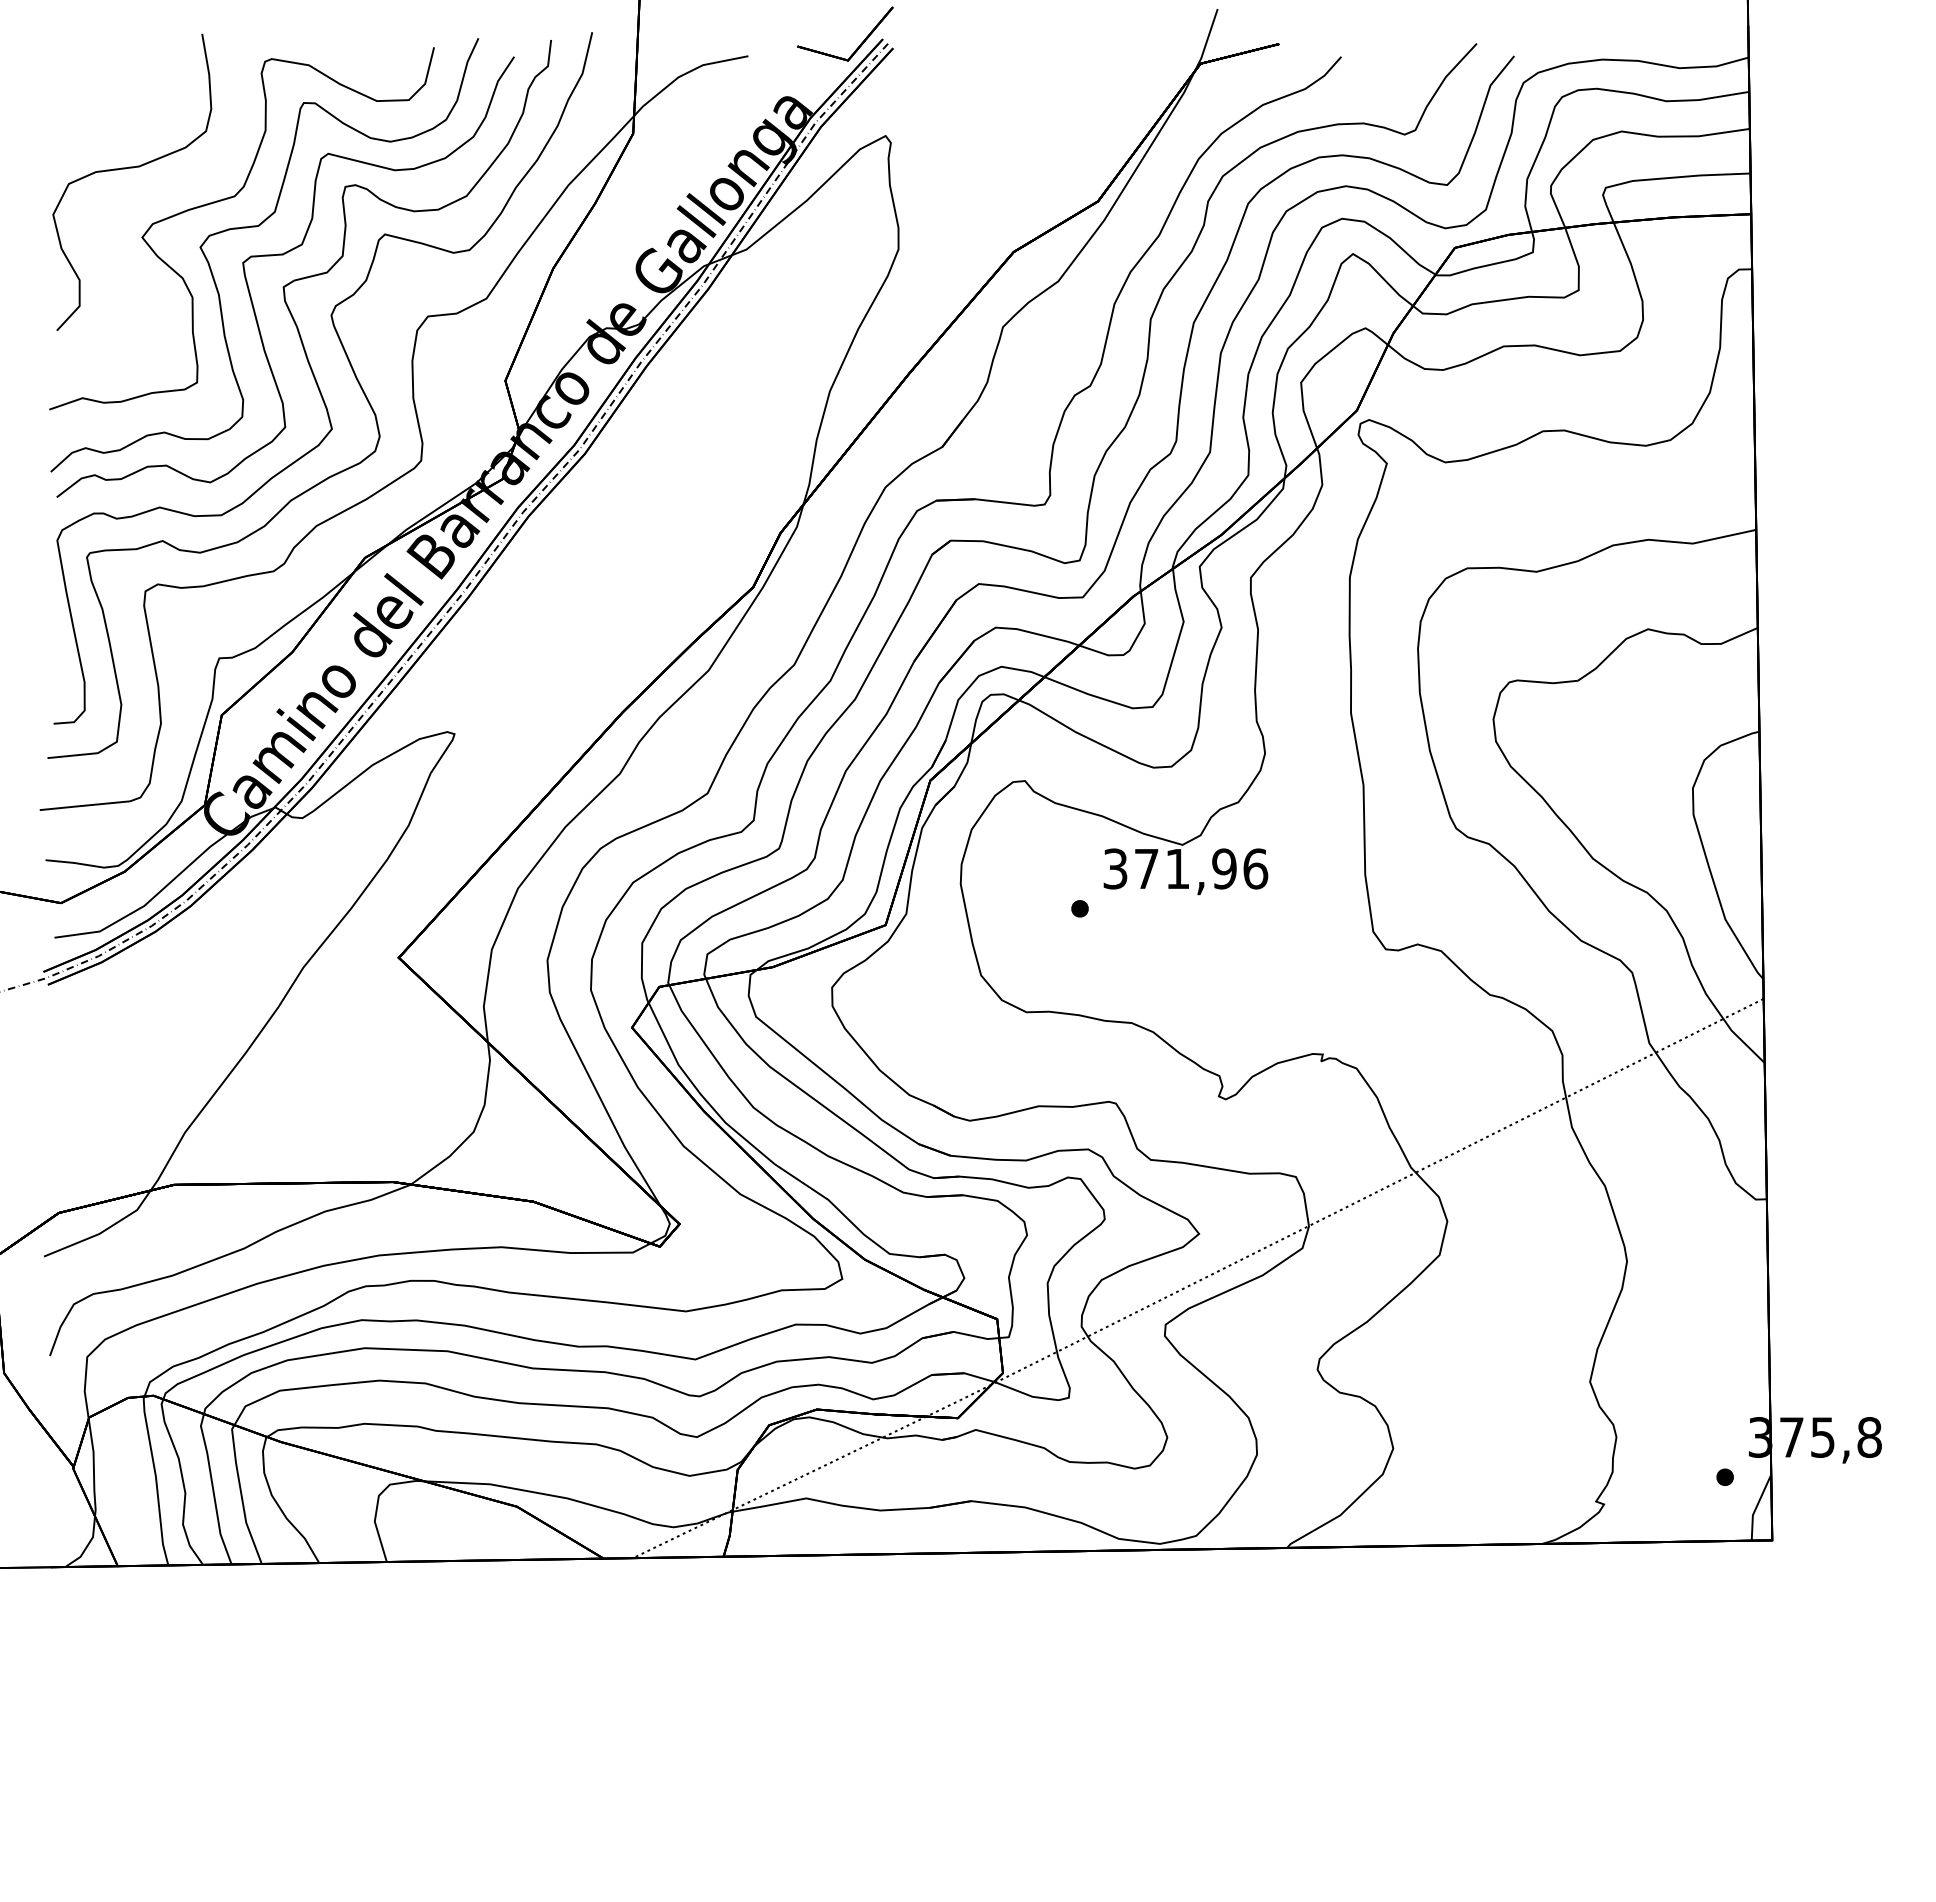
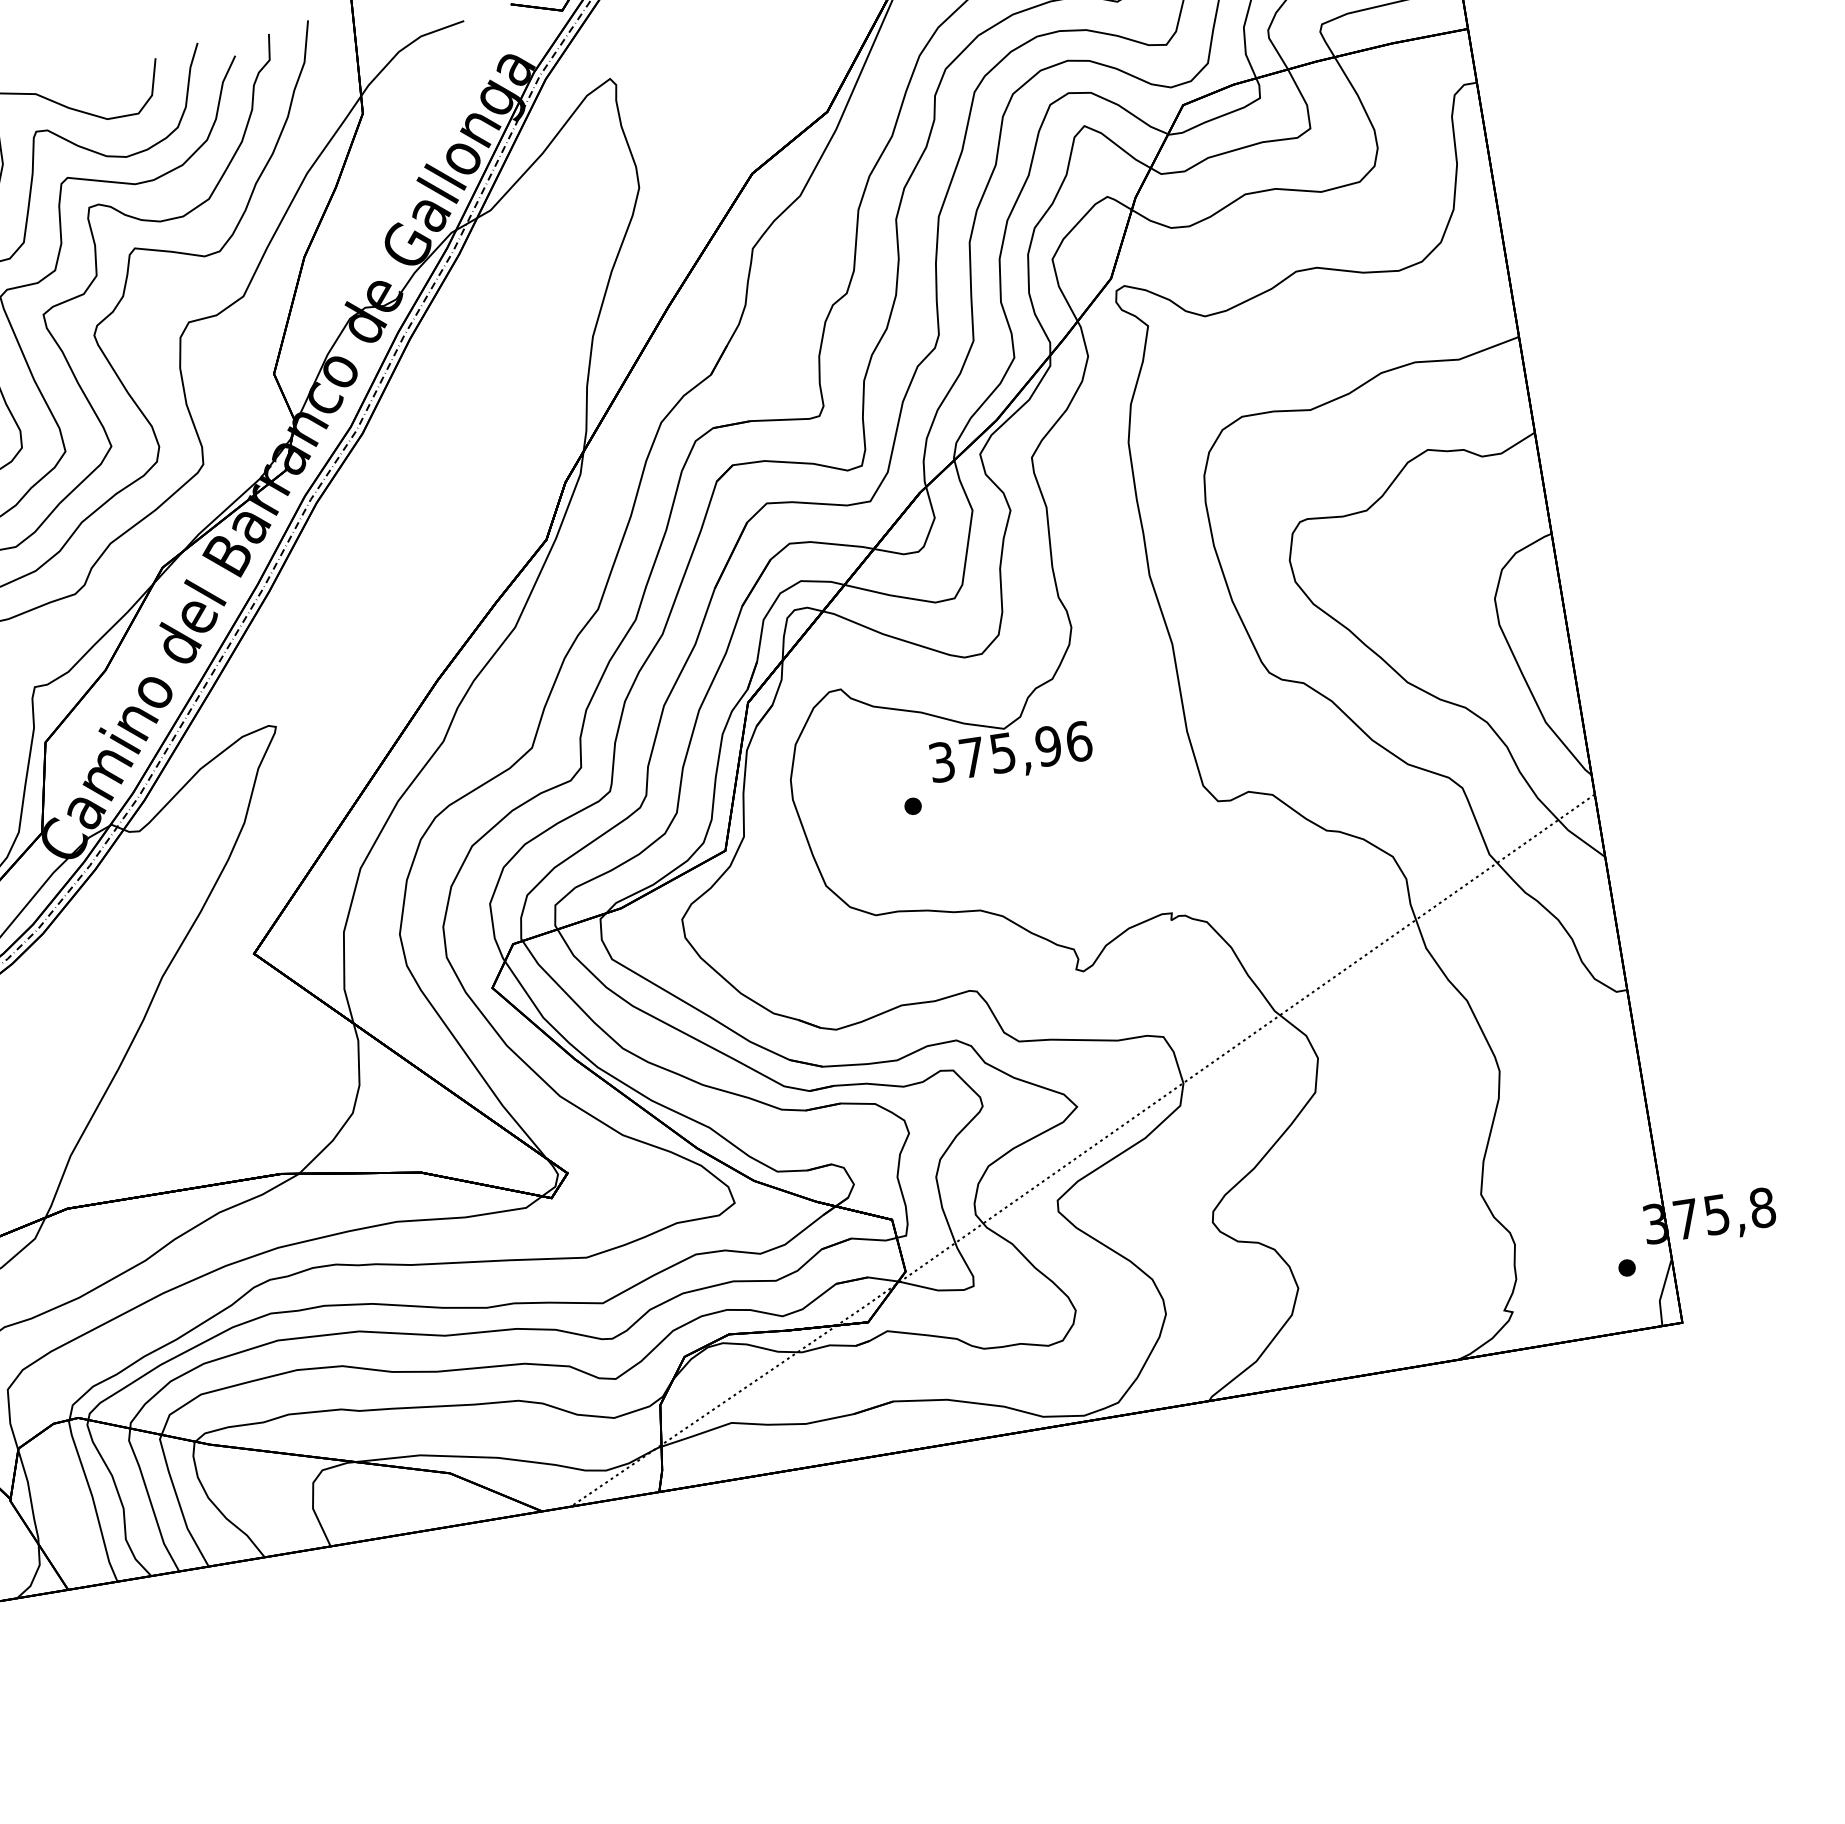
text: (1177, 869) -> (1002, 753), 371,96 -> 375,96

